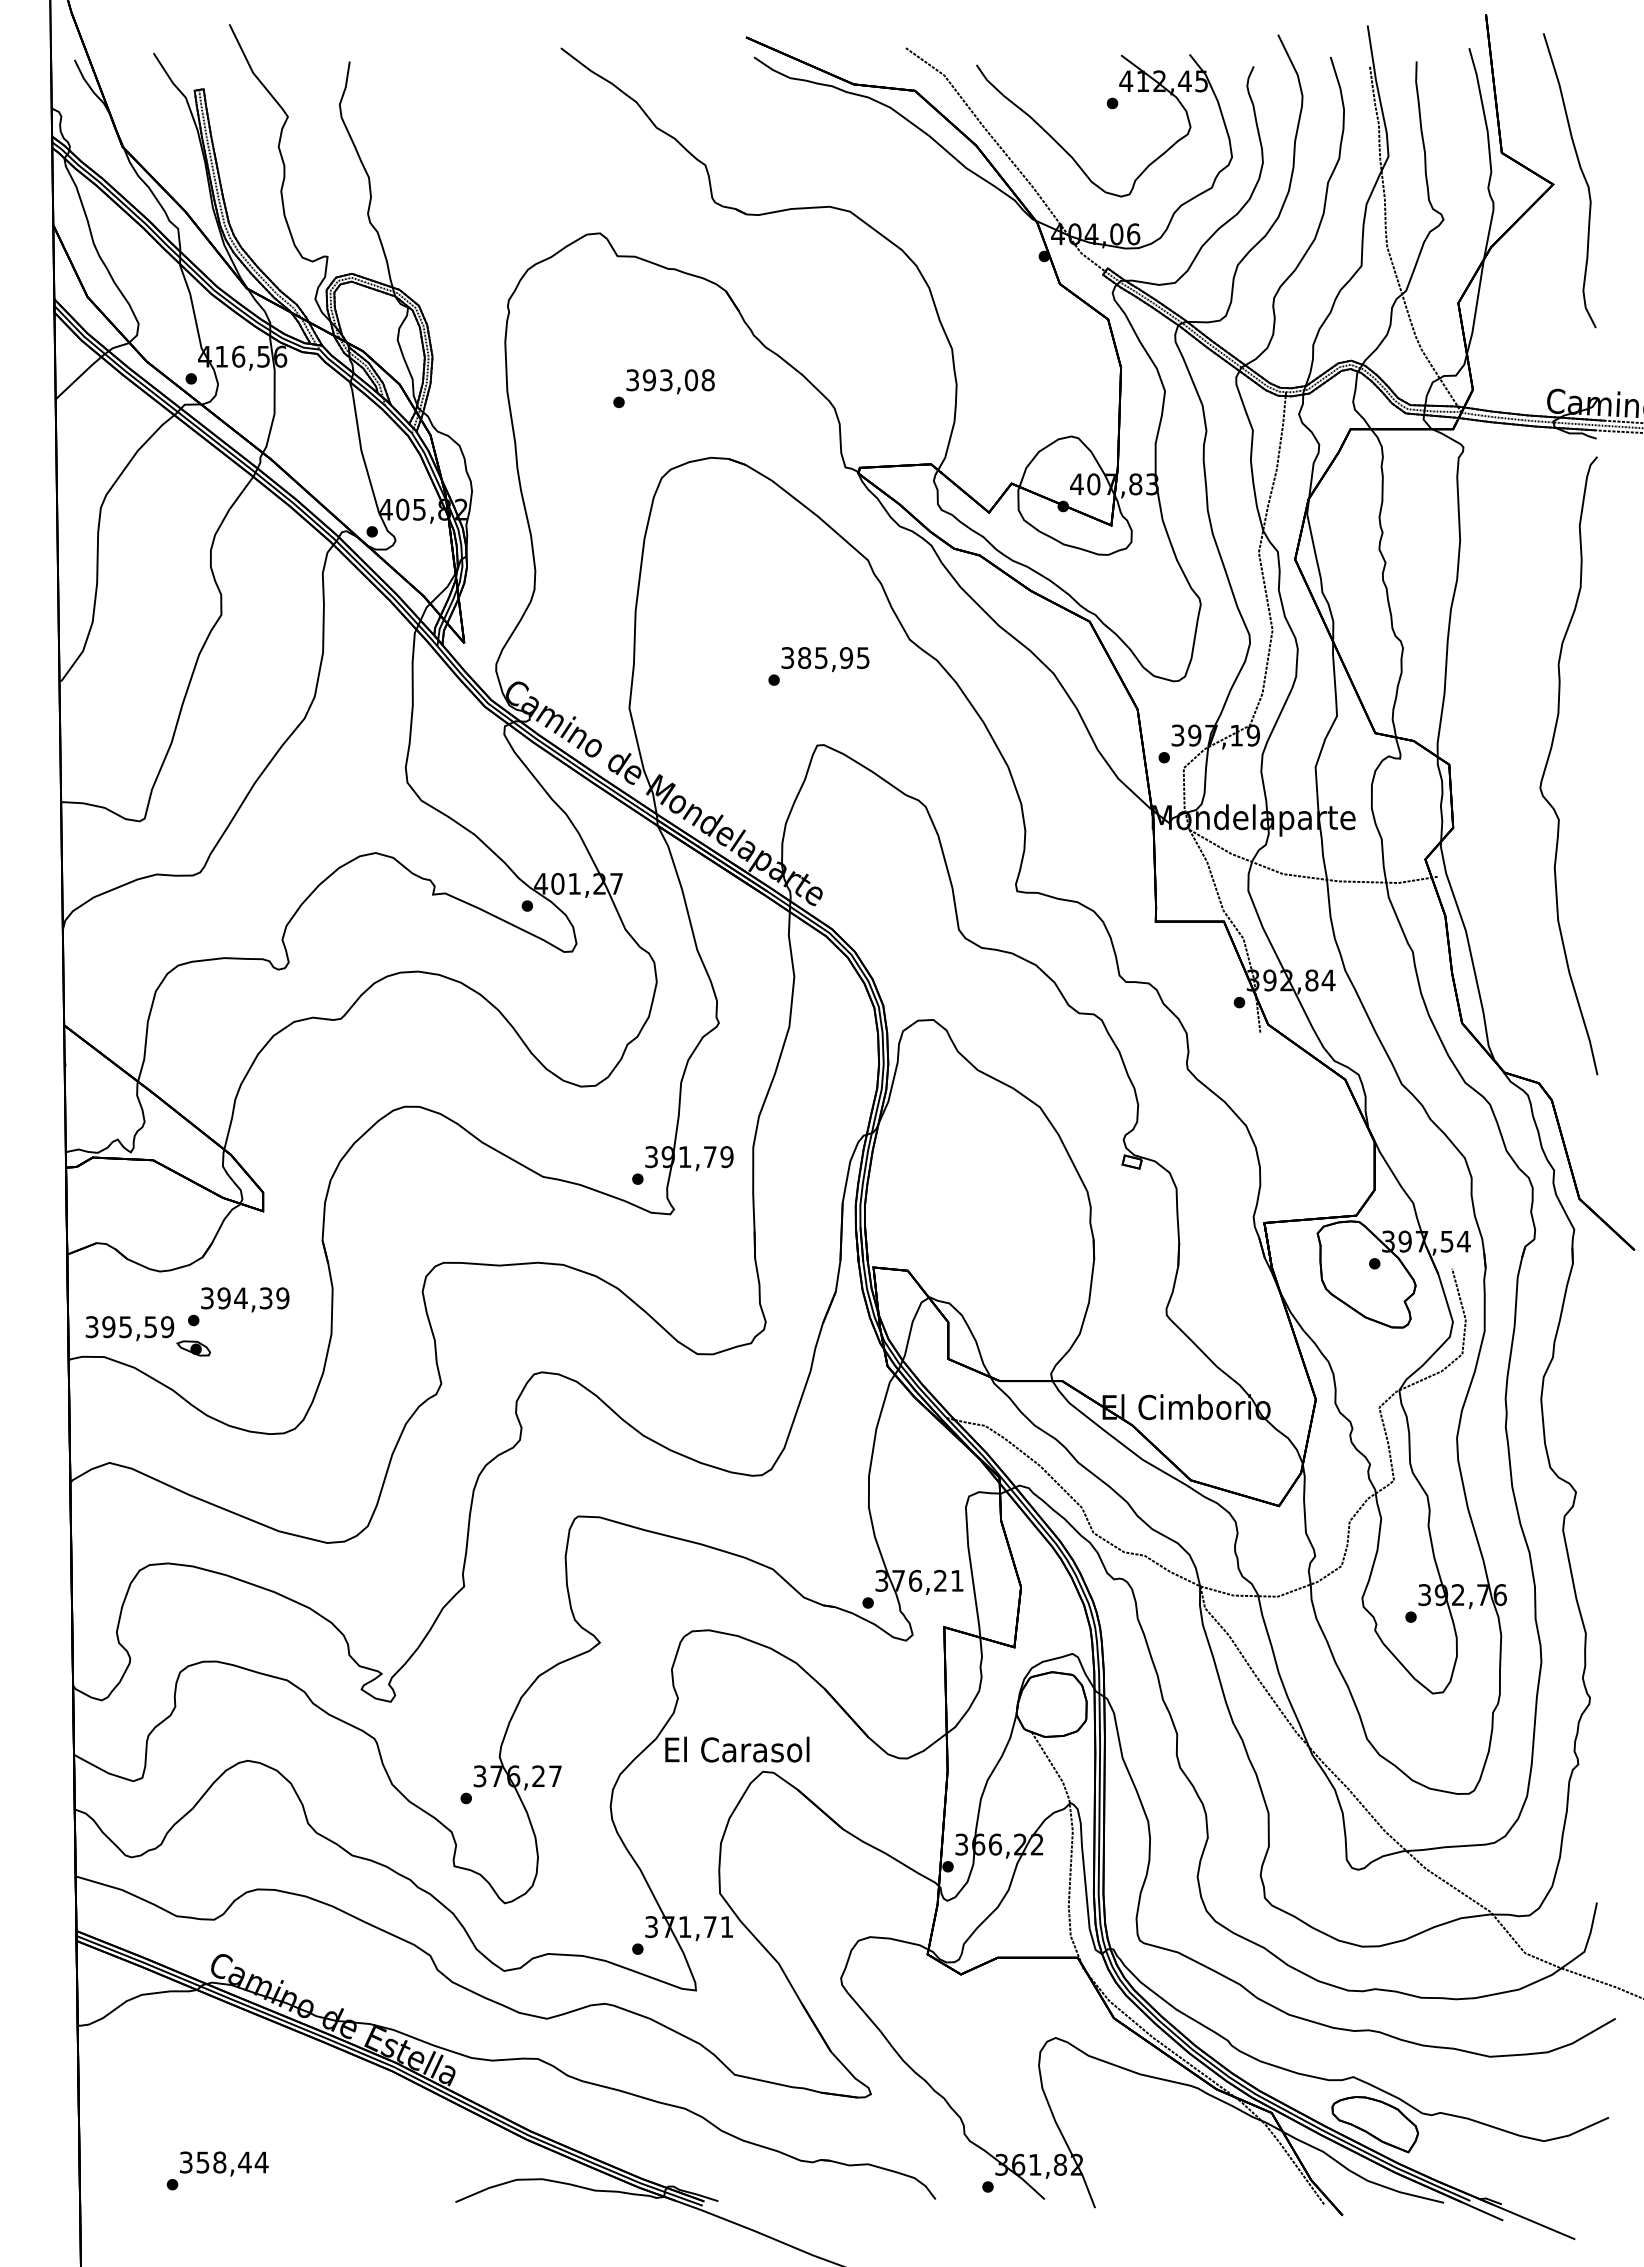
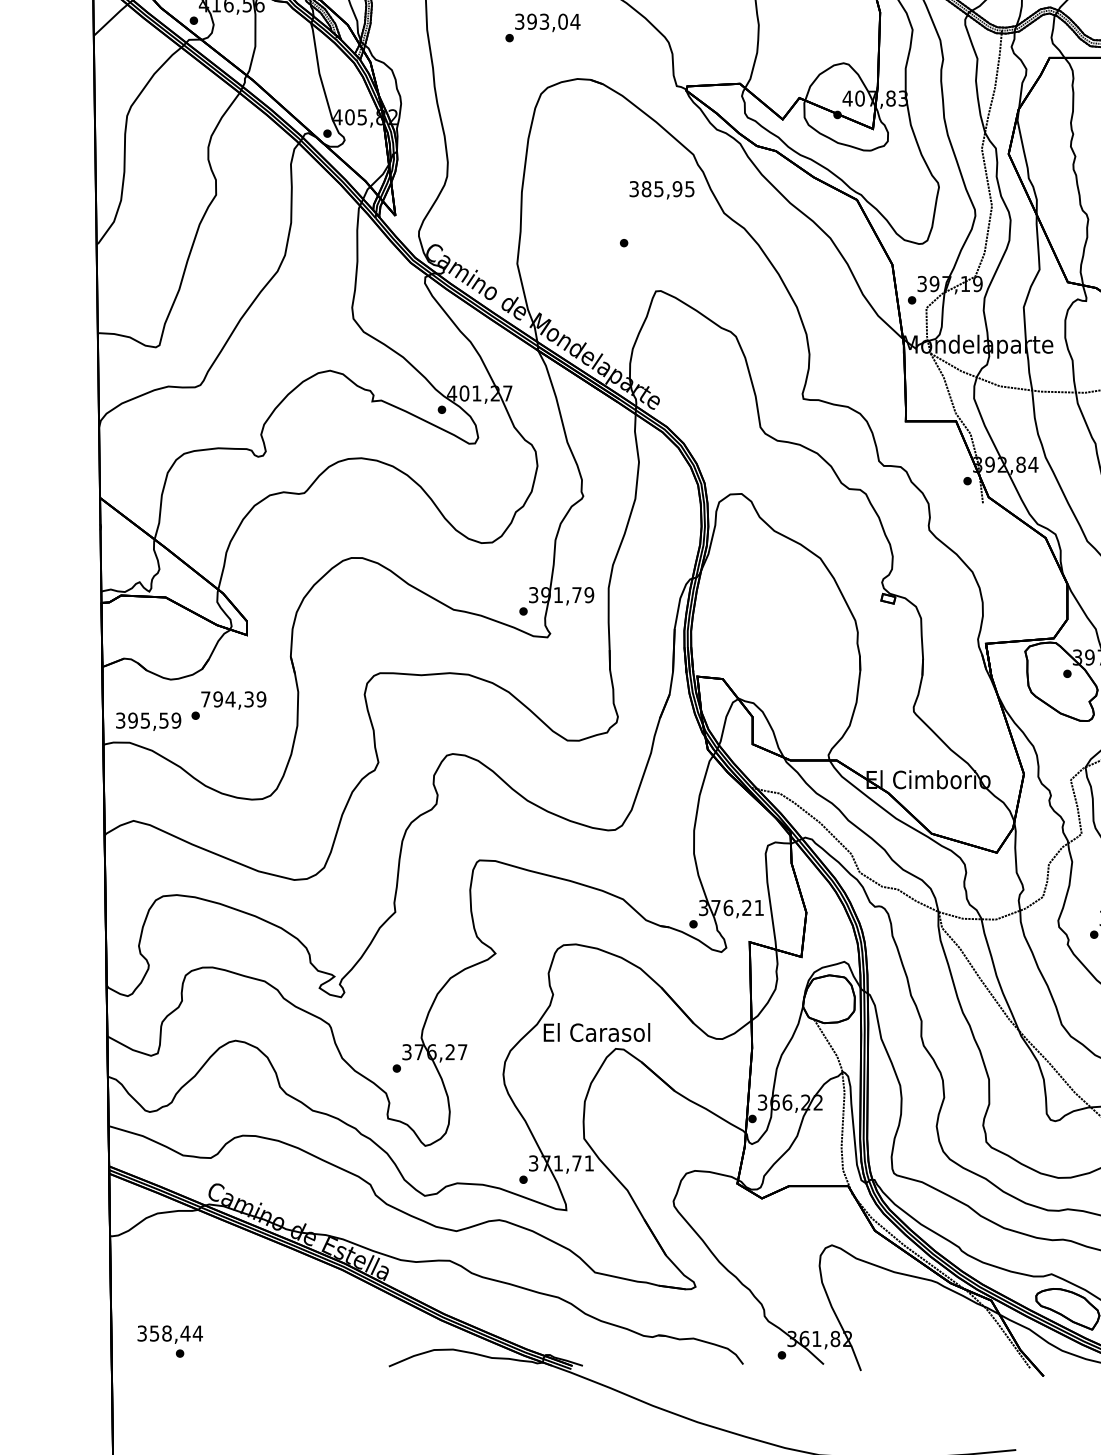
text: (708, 380) -> (575, 21), 393,08 -> 393,04
text: (825, 659) -> (662, 190), moved
text: (207, 1298) -> (205, 699), 394,39 -> 794,39
part: (193, 1348) -> (195, 736), removed
text: (224, 2163) -> (170, 1334), moved

